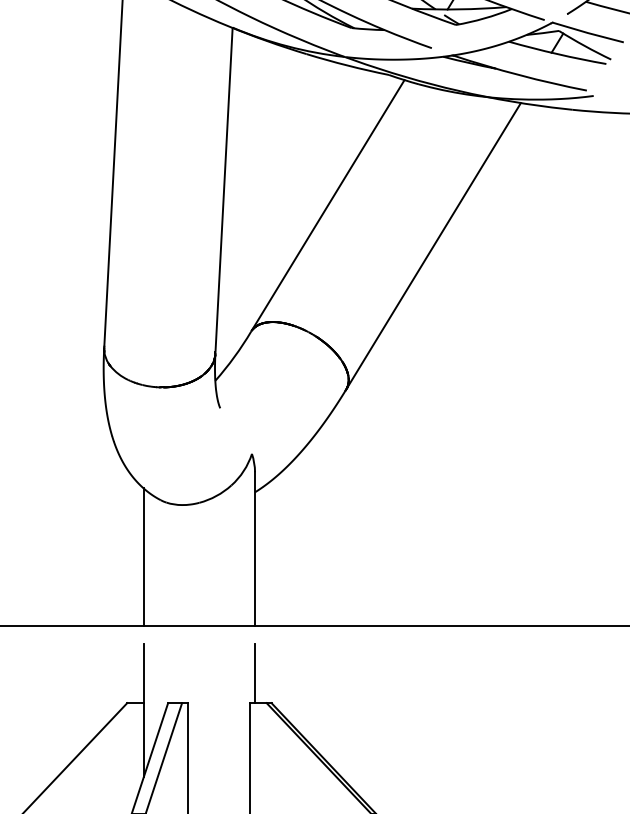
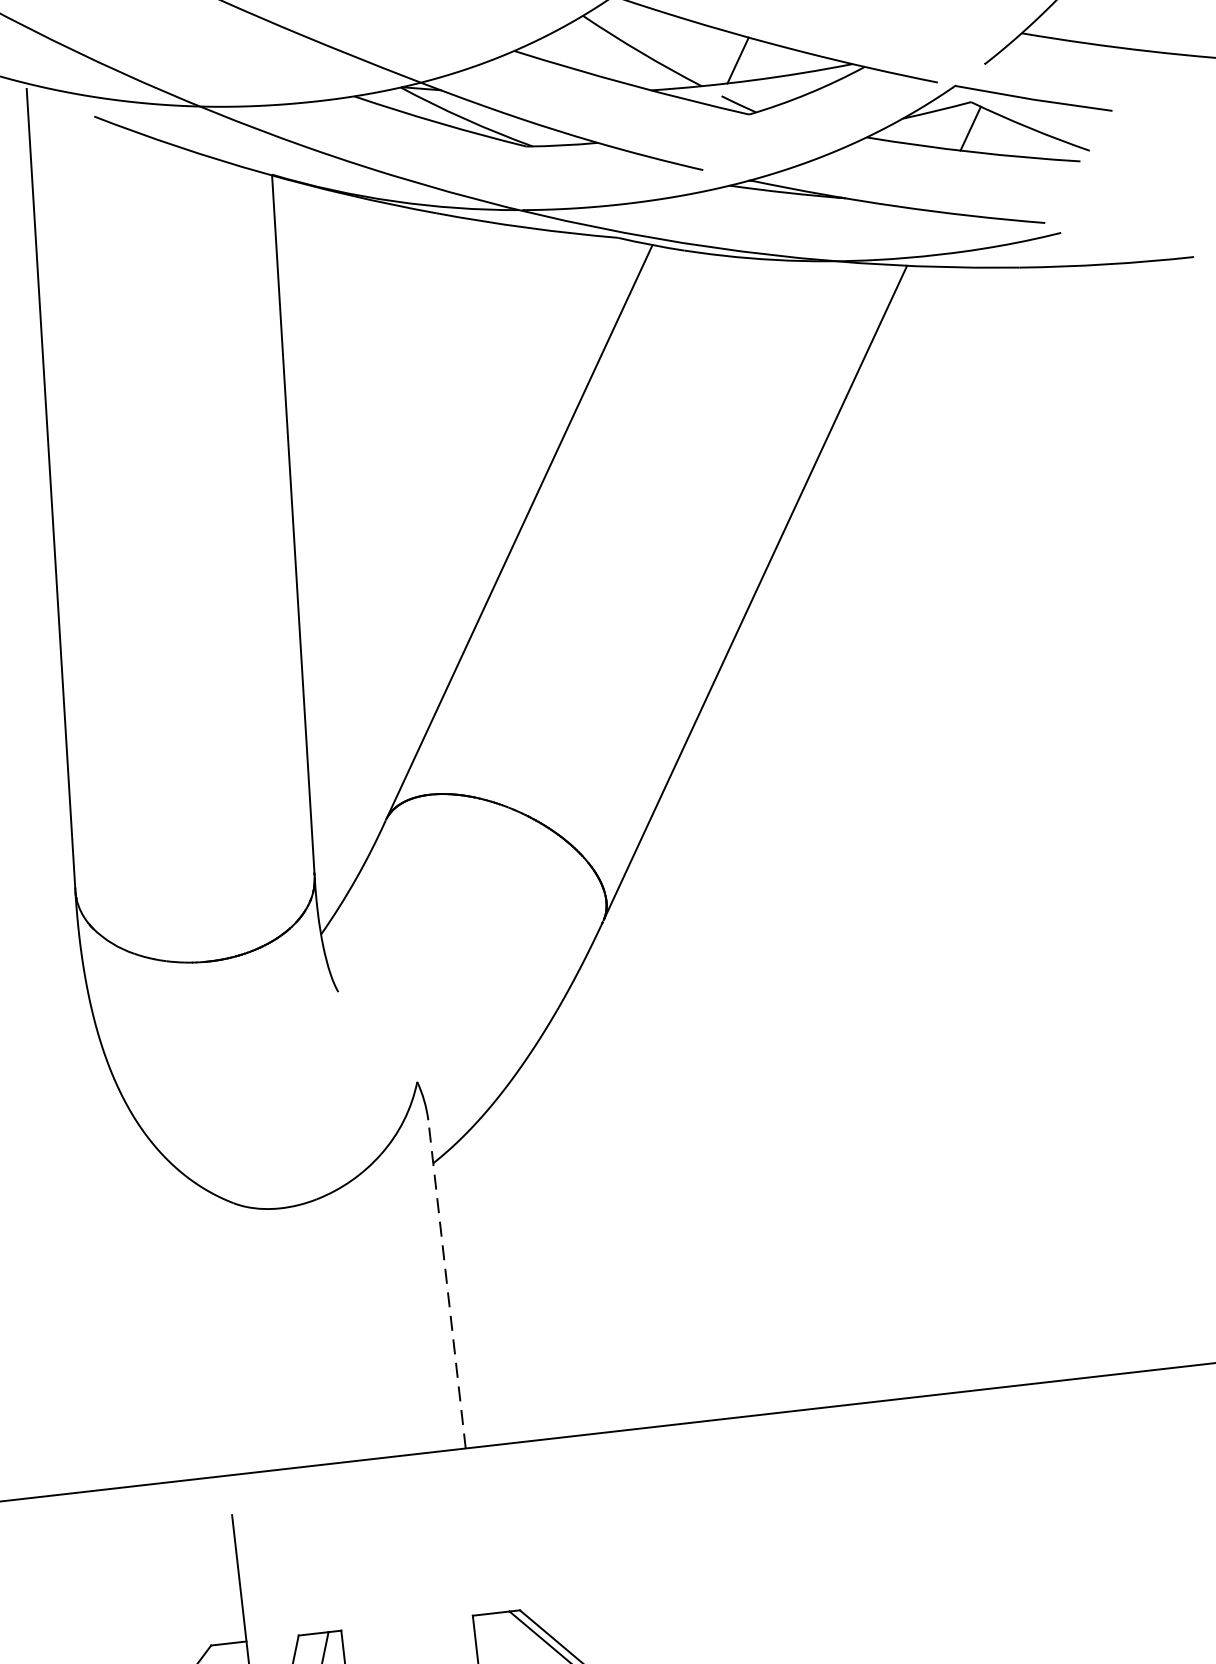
line: (255, 548) -> (447, 1283), solid -> dashed
line: (143, 556) -> (210, 1327), removed
line: (255, 673) -> (478, 1550), removed

